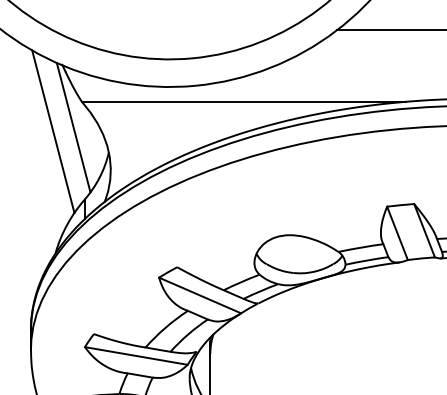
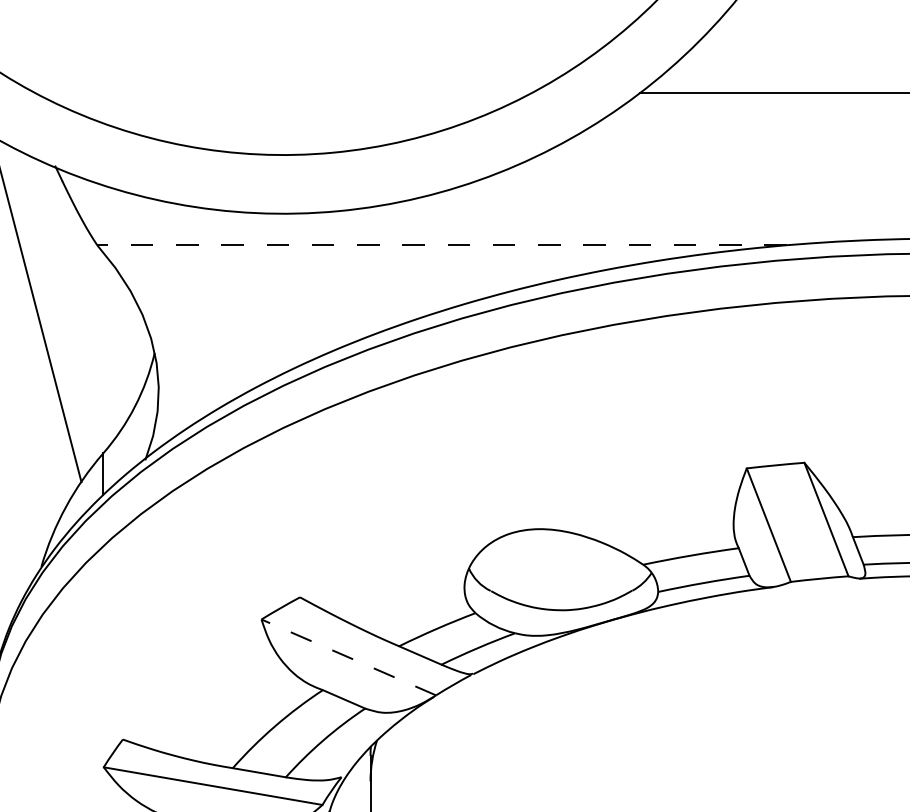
line: (243, 101) -> (441, 244), solid -> dashed
line: (73, 127) -> (79, 299), removed
line: (200, 295) -> (349, 657), solid -> dashed

